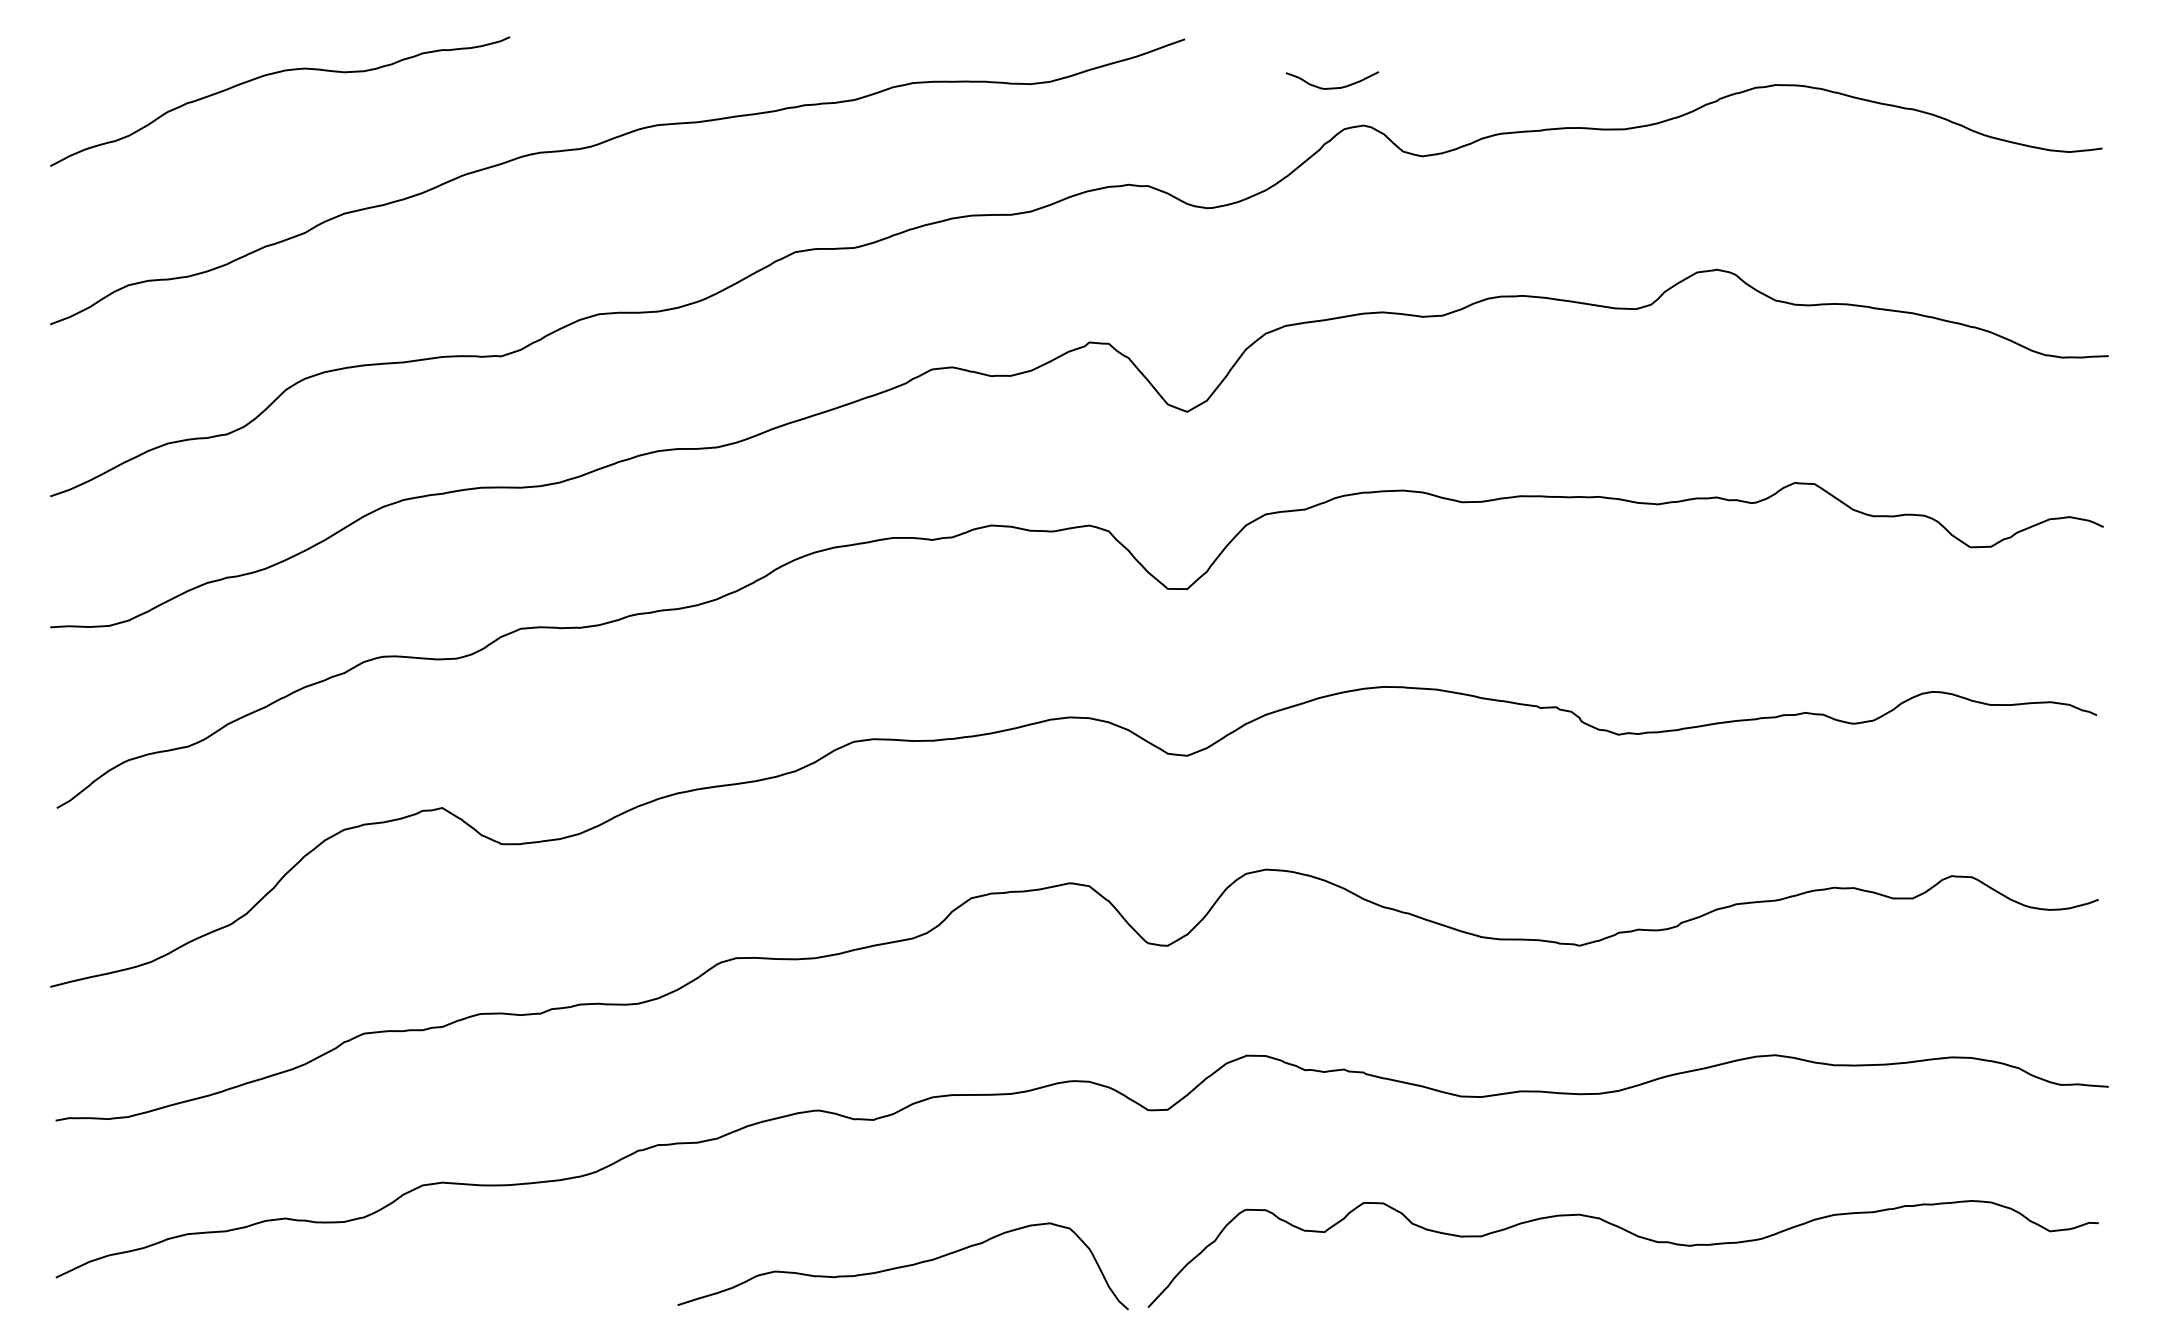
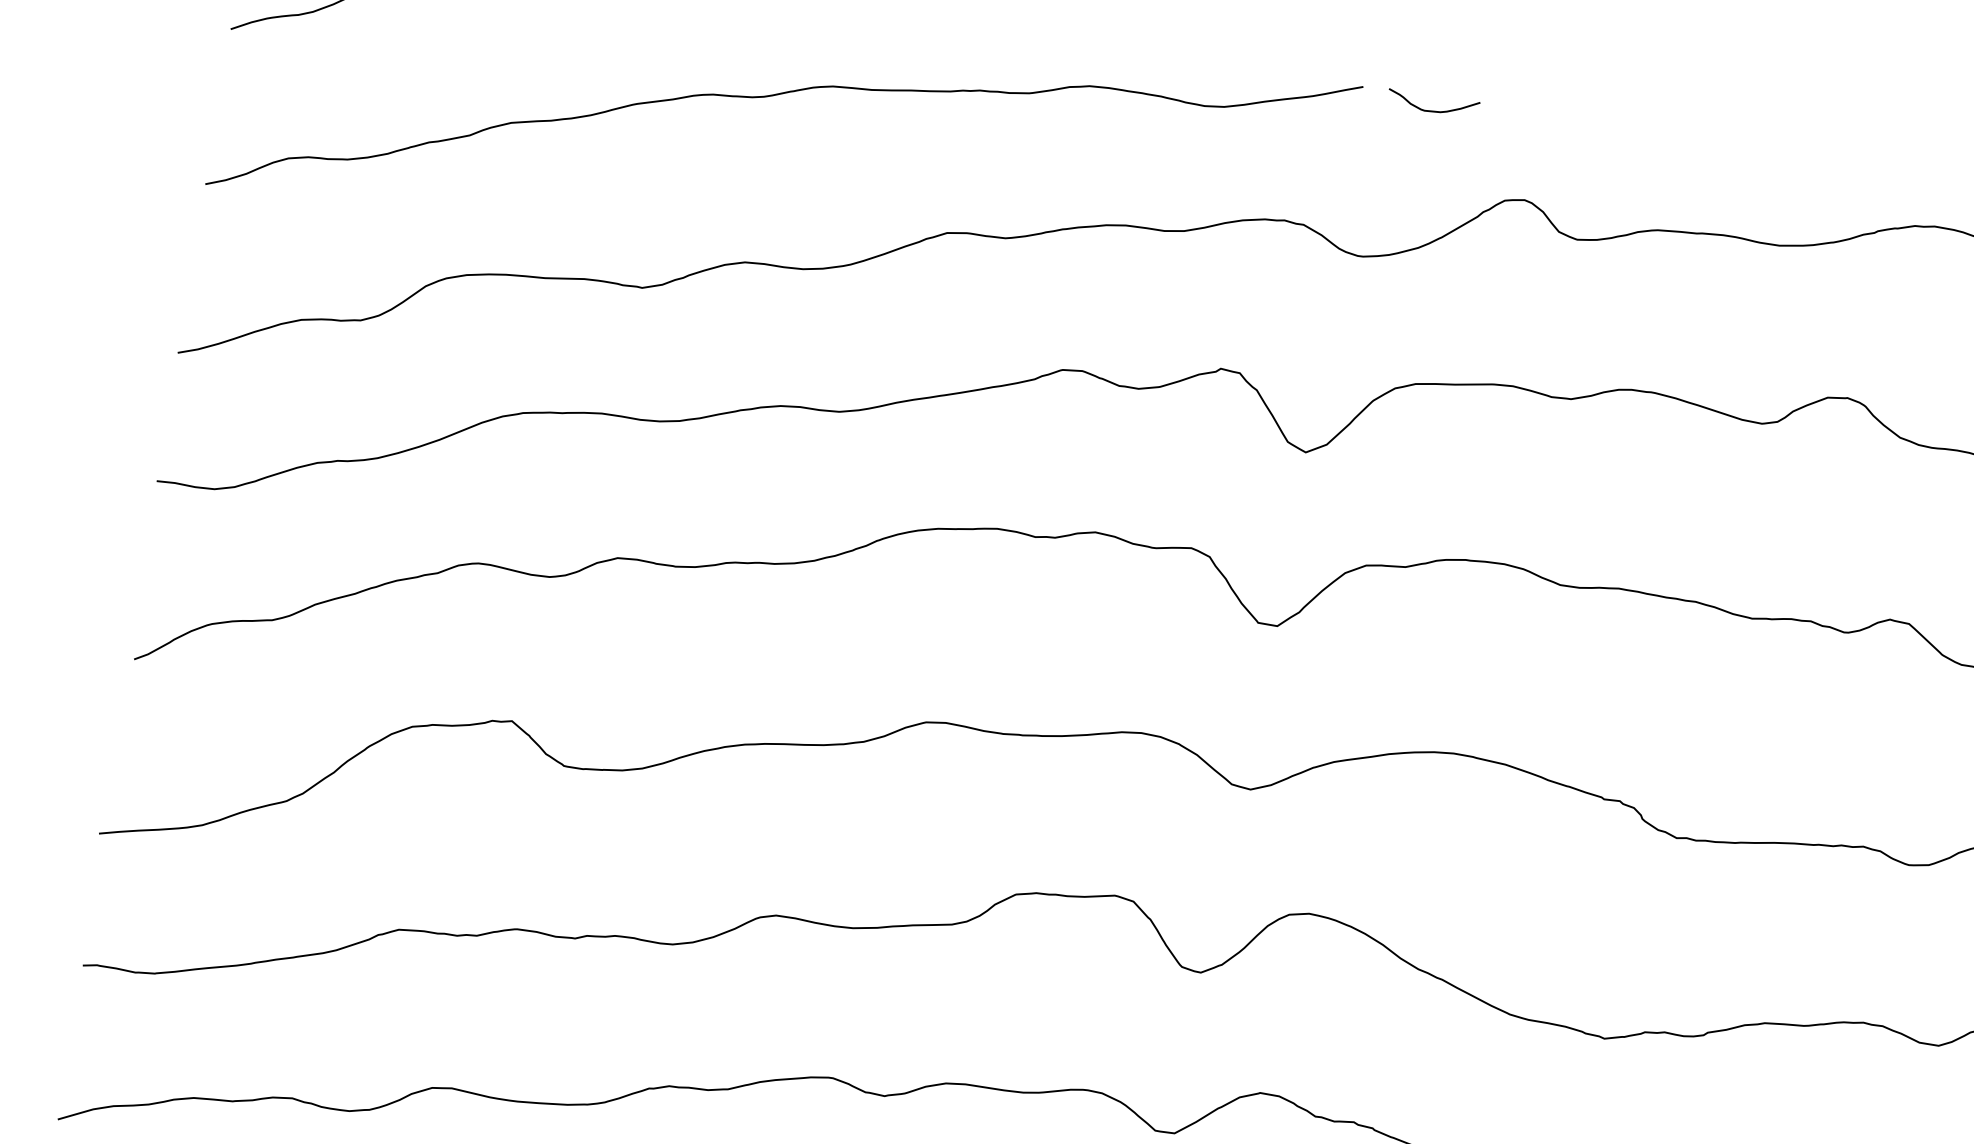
curve: (1332, 87) -> (1432, 110), moved

